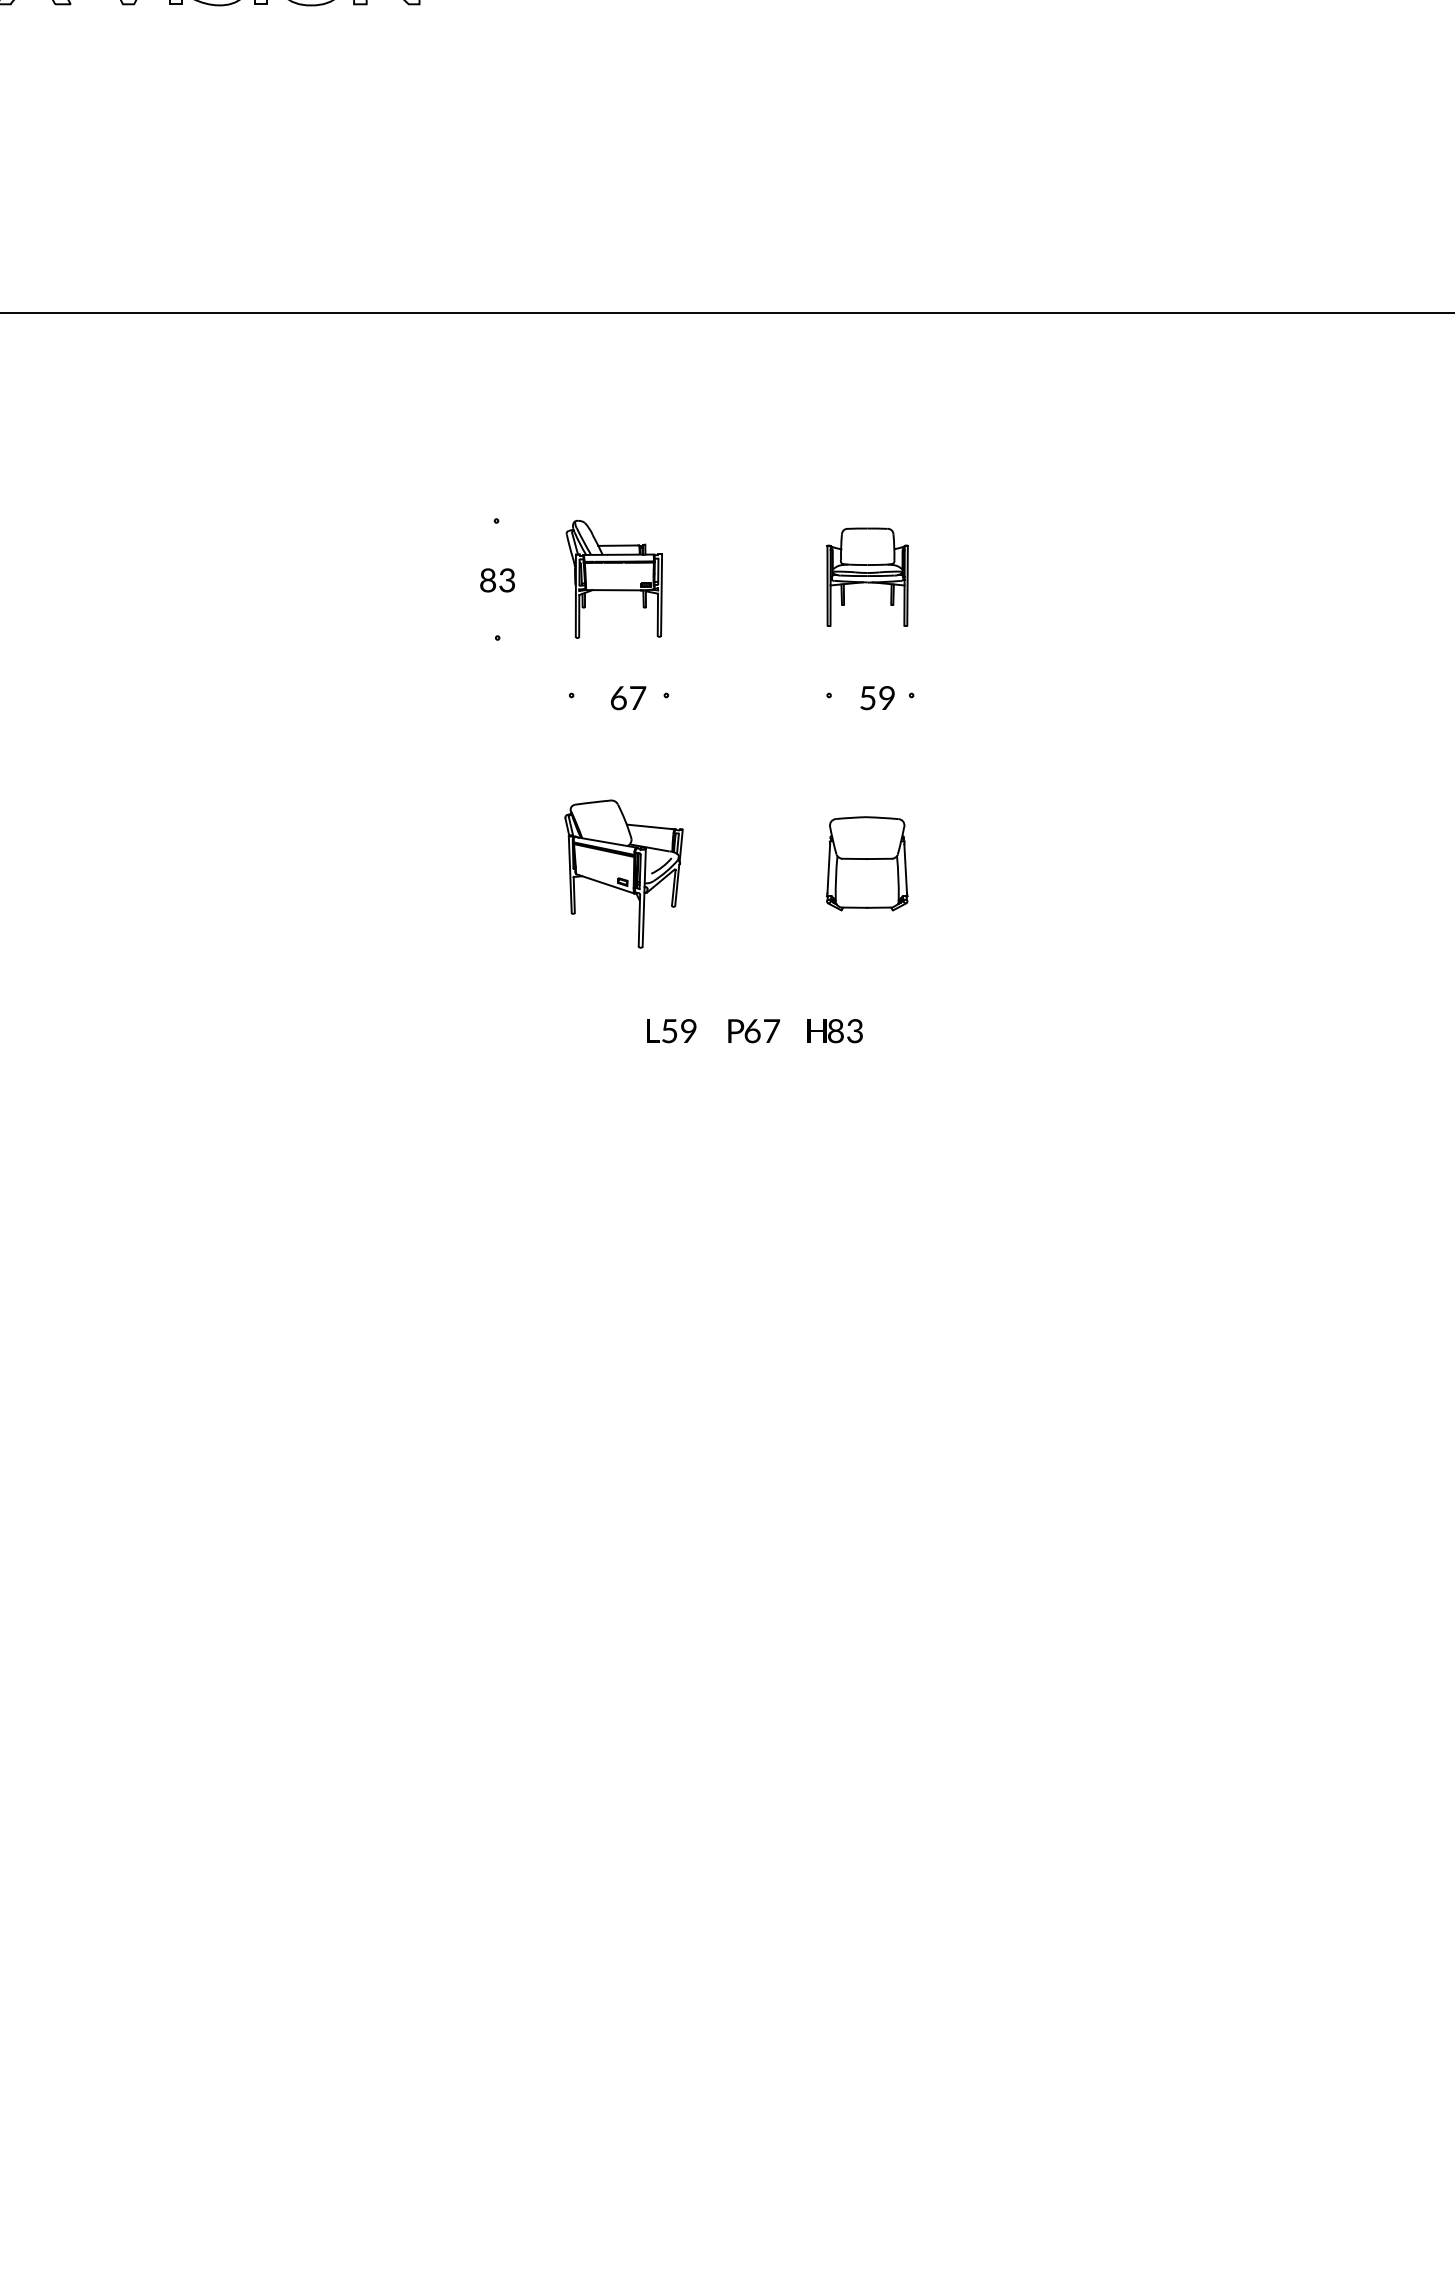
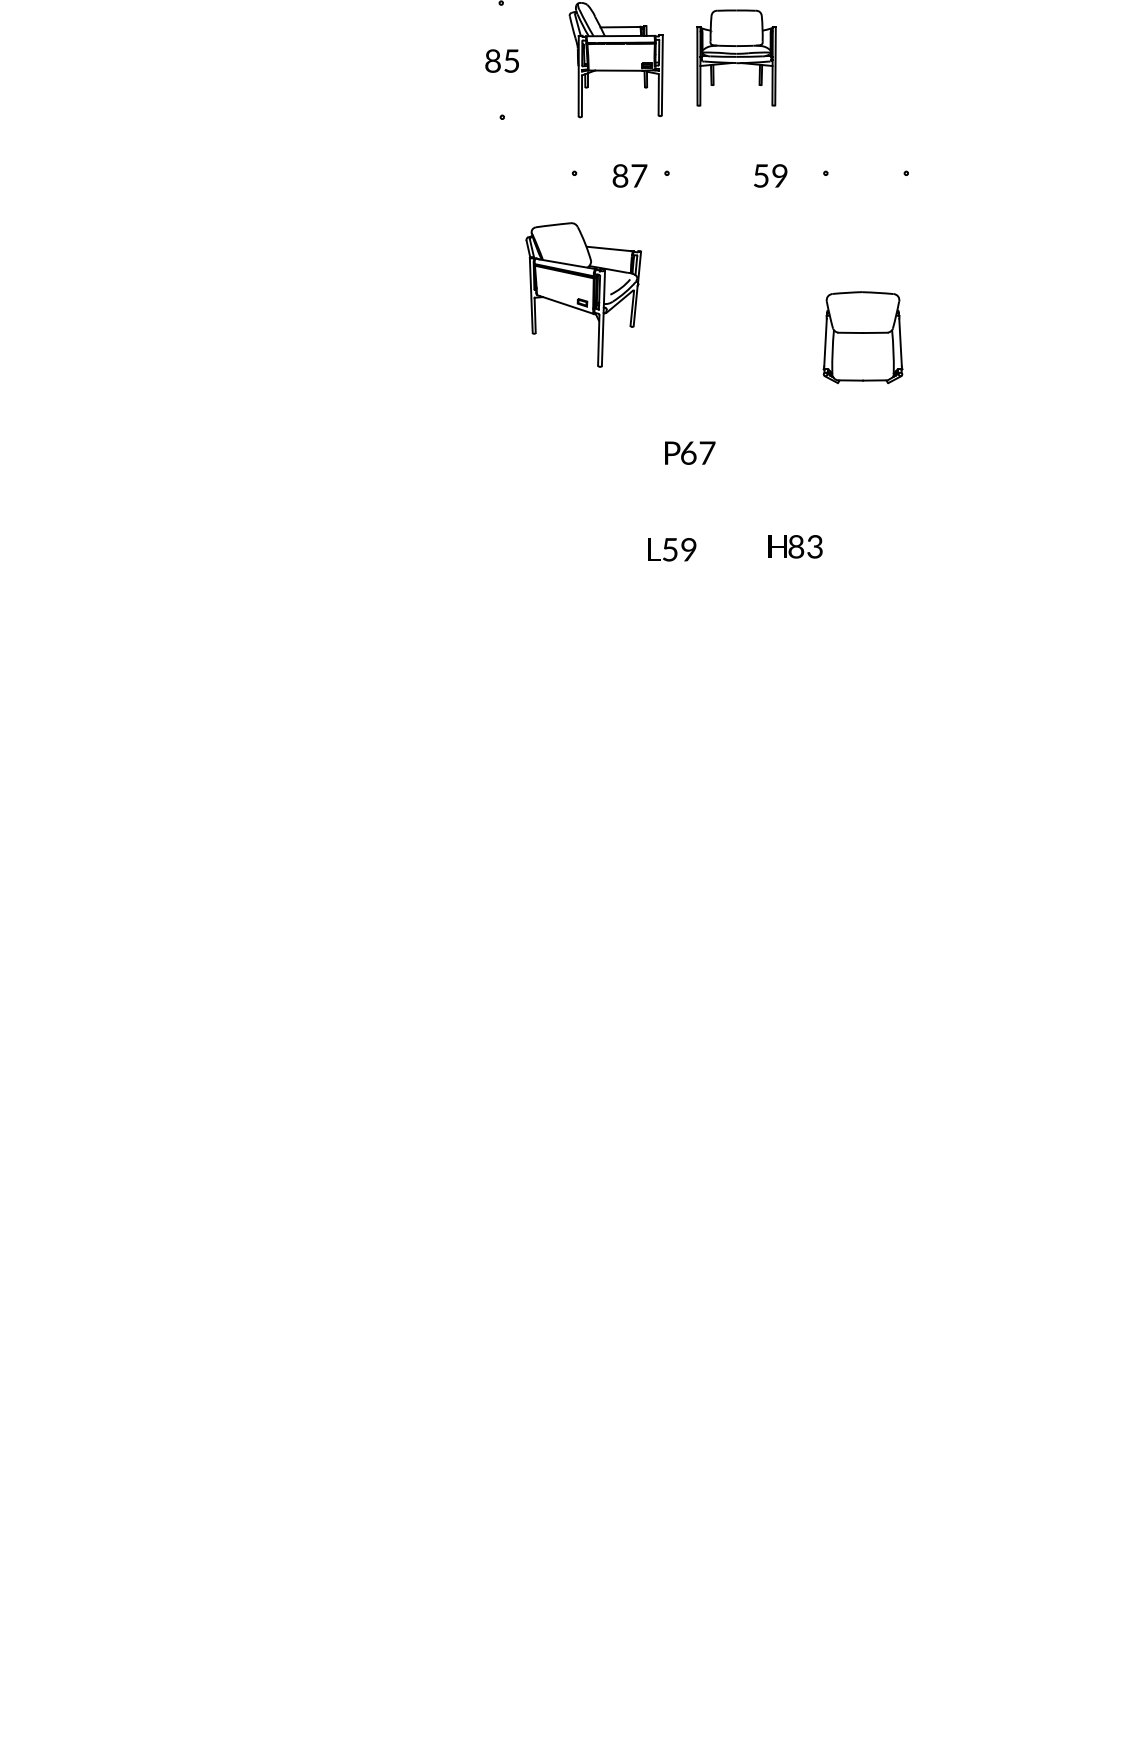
part: (867, 576) -> (736, 57), moved
text: (507, 580) -> (511, 61), 83 -> 85
text: (618, 697) -> (620, 175), 67 -> 87
text: (877, 698) -> (770, 176), moved
part: (623, 873) -> (583, 294), moved
text: (671, 1031) -> (672, 550), moved
text: (754, 1031) -> (690, 453), moved
text: (834, 1031) -> (794, 547), moved

